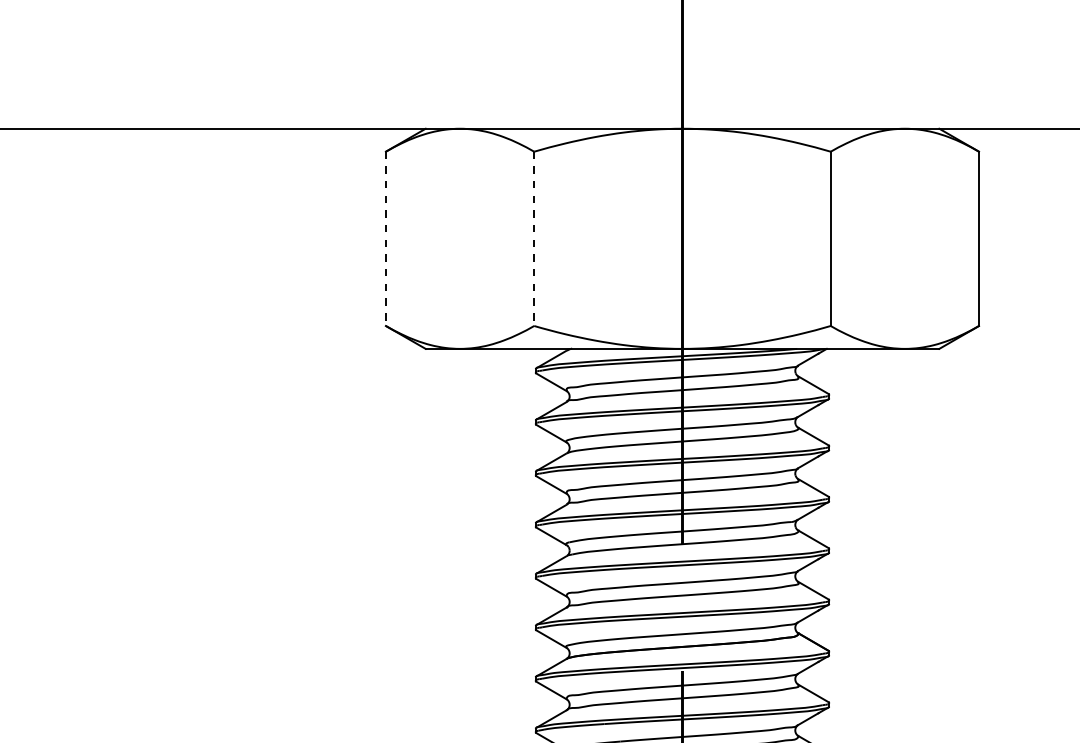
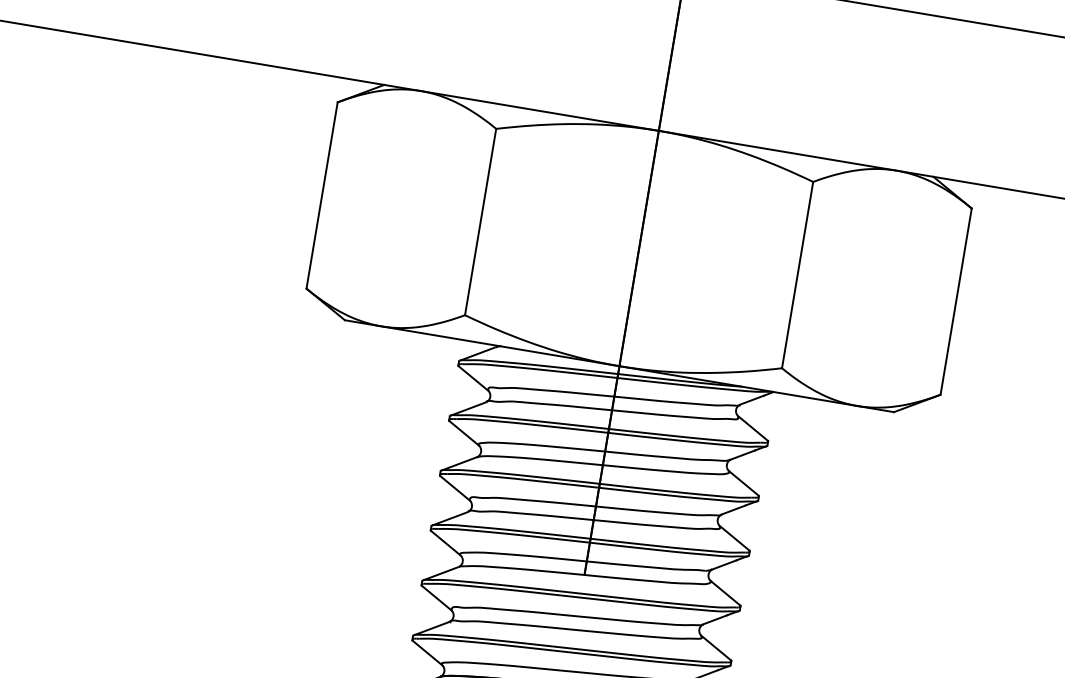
line: (385, 239) -> (321, 196), dashed -> solid
line: (534, 239) -> (480, 222), dashed -> solid

